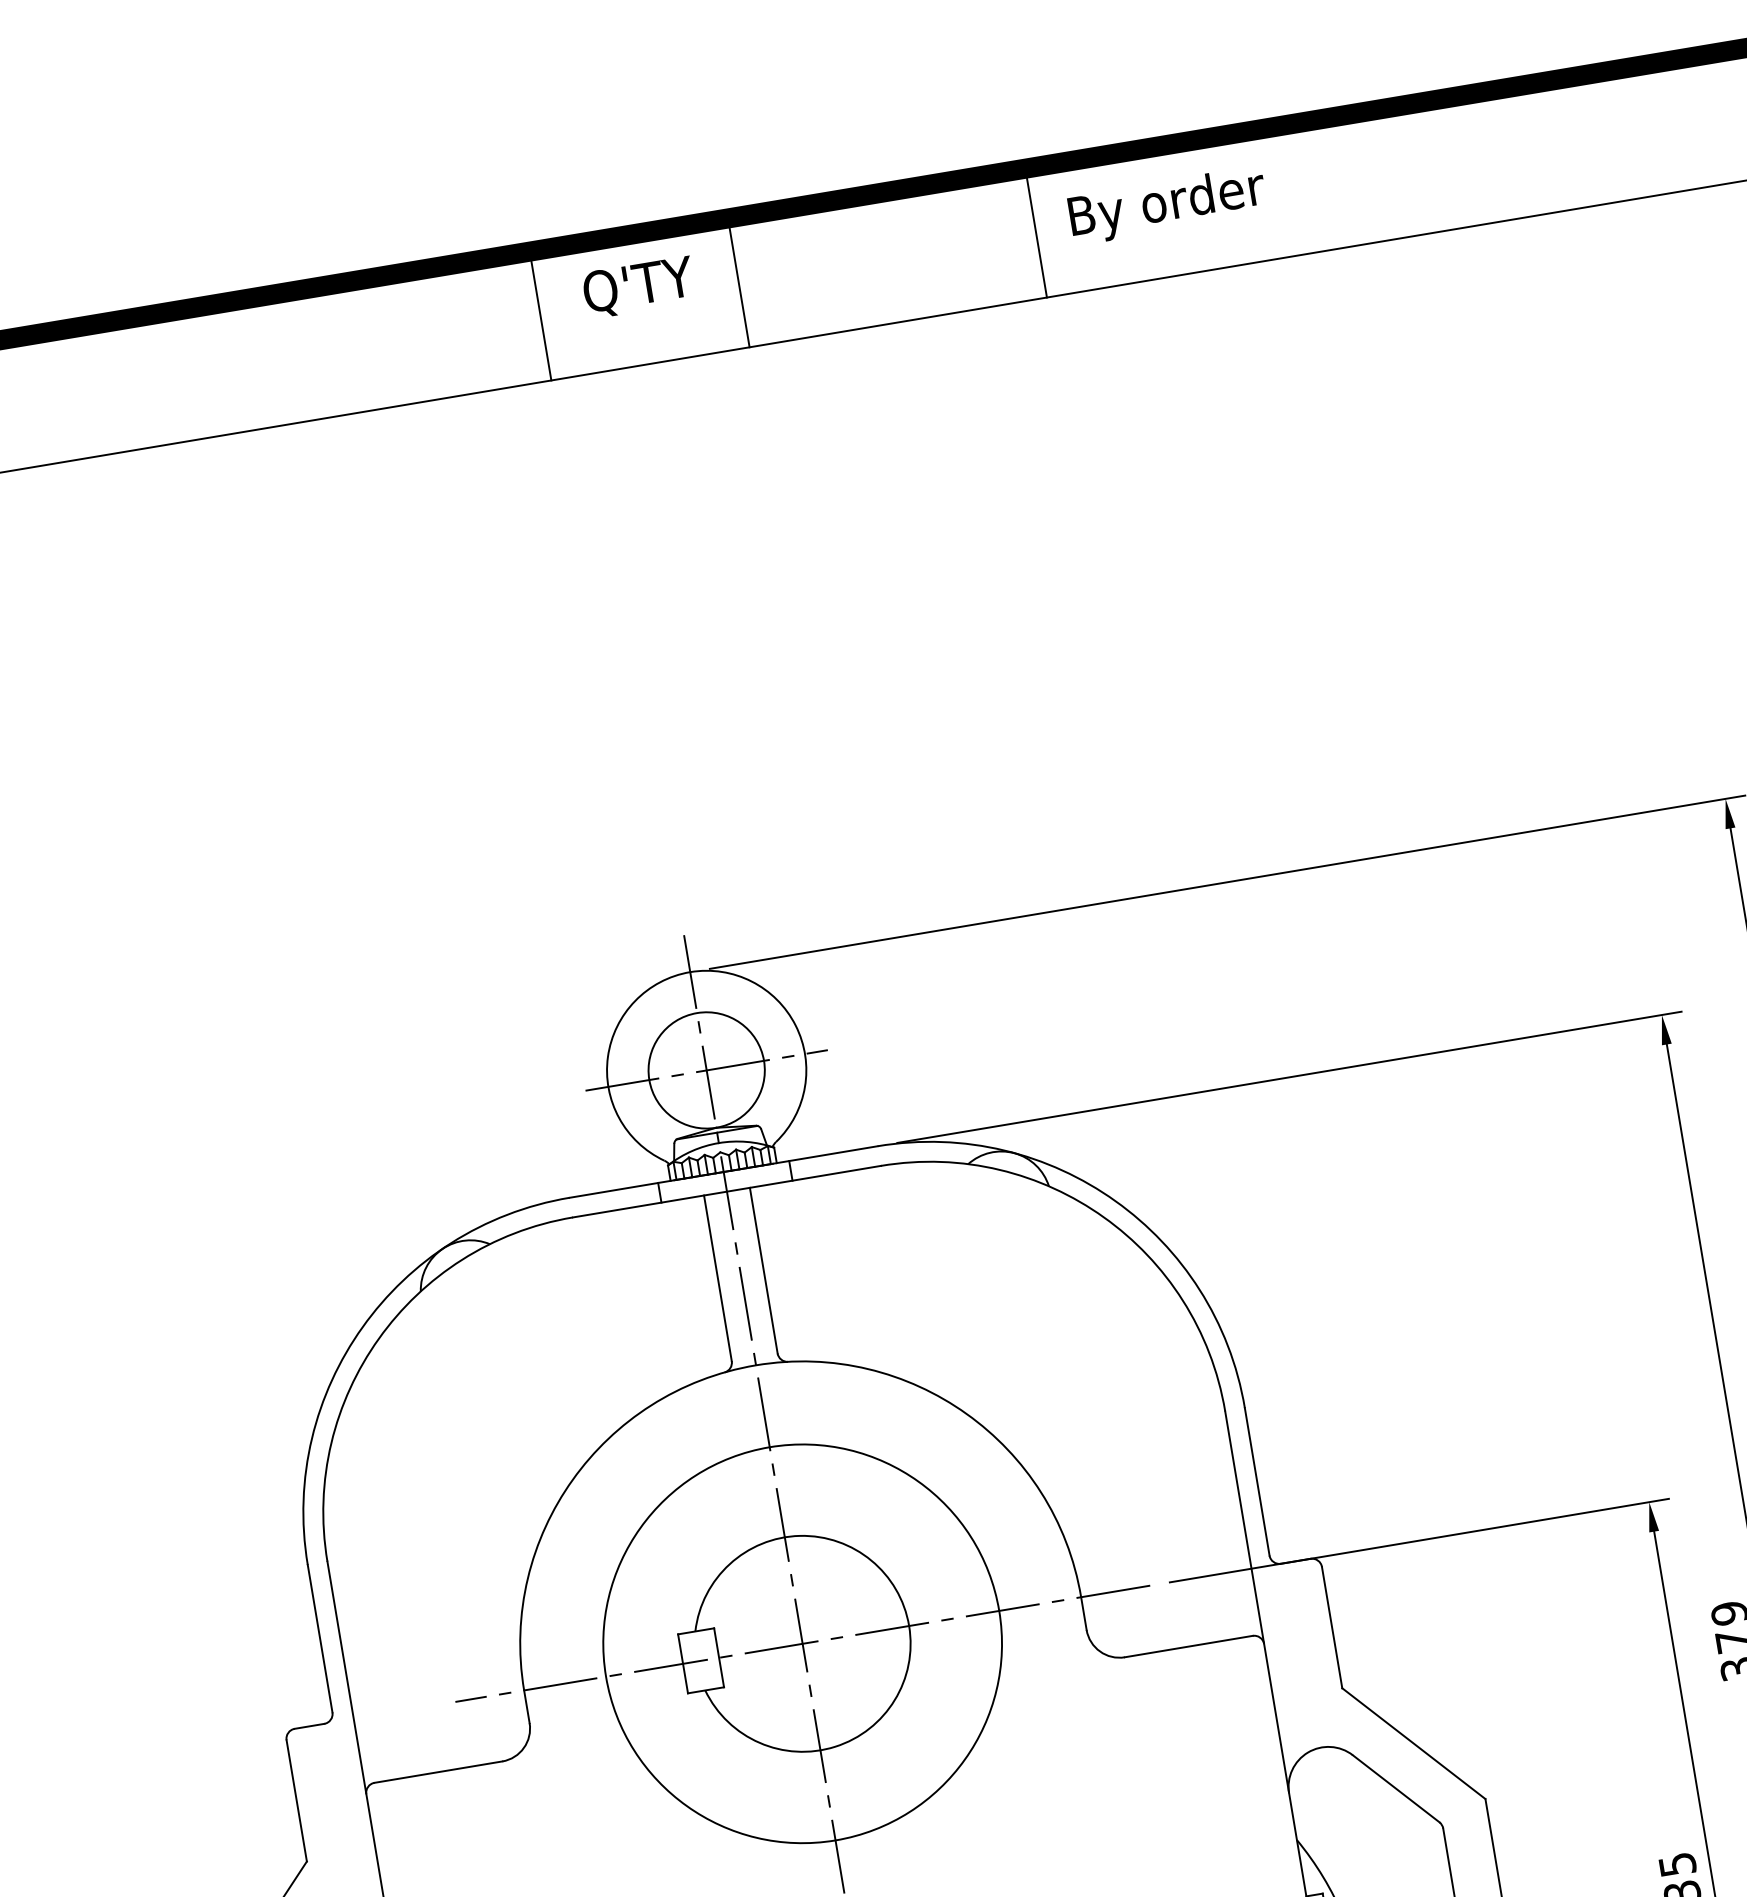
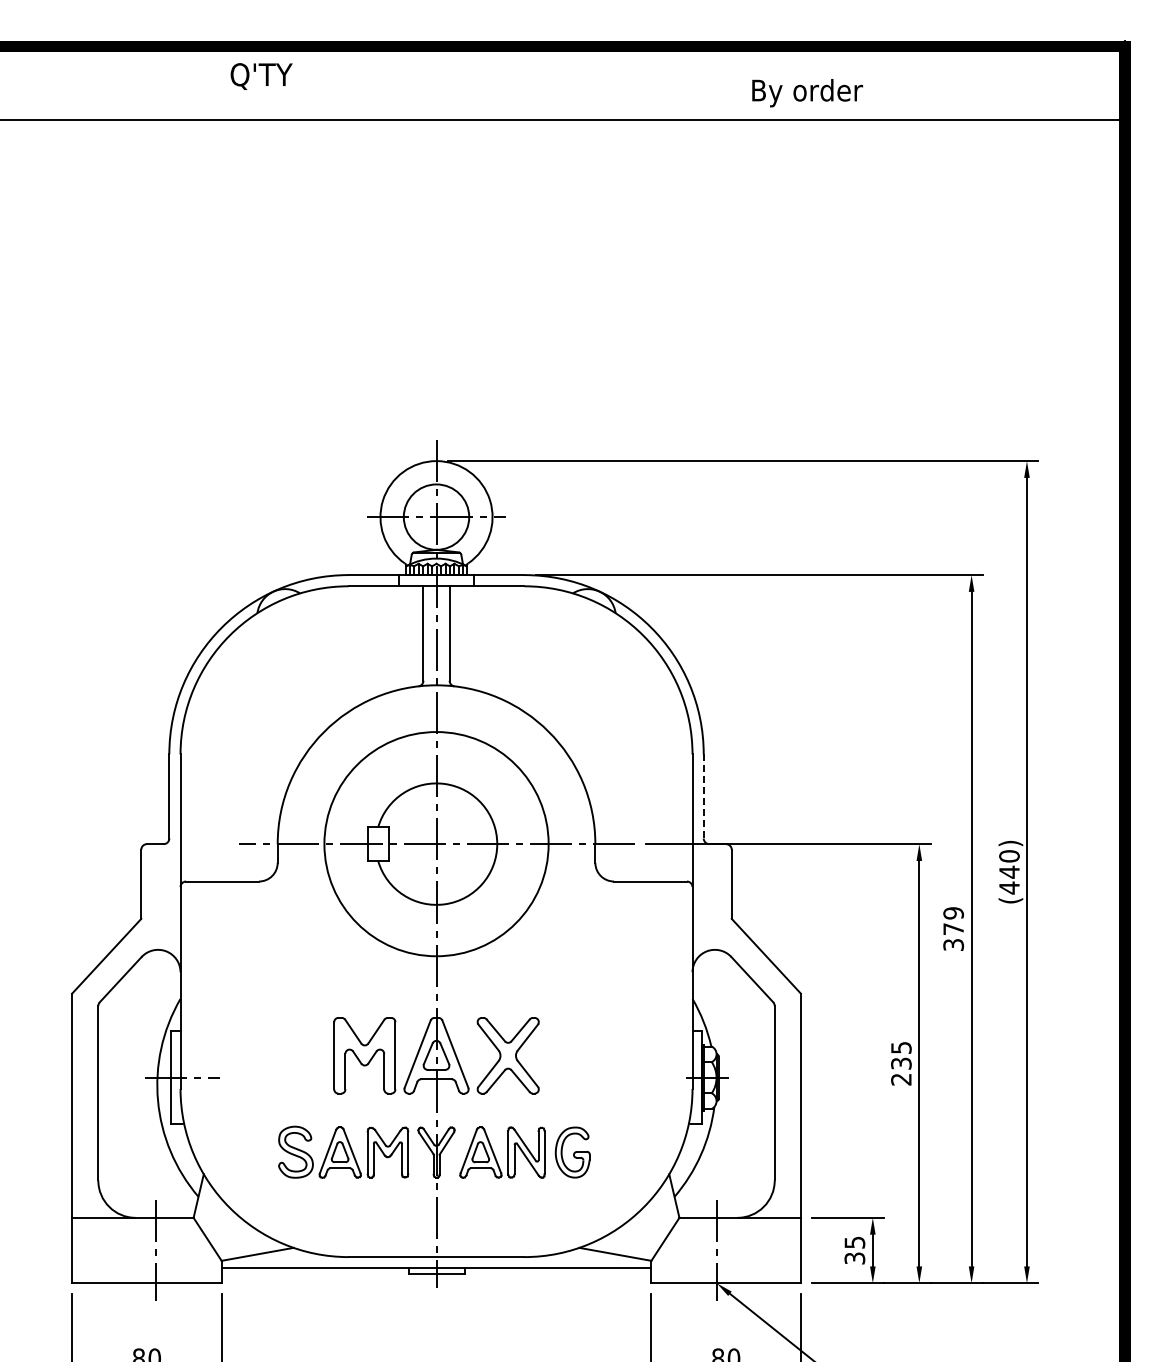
text: (1167, 206) -> (807, 93), moved
line: (1036, 231) -> (697, 82), removed
line: (738, 281) -> (527, 82), removed
text: (638, 287) -> (261, 76), moved
line: (540, 314) -> (414, 82), removed
line: (1257, 1483) -> (703, 797), solid -> dashed

